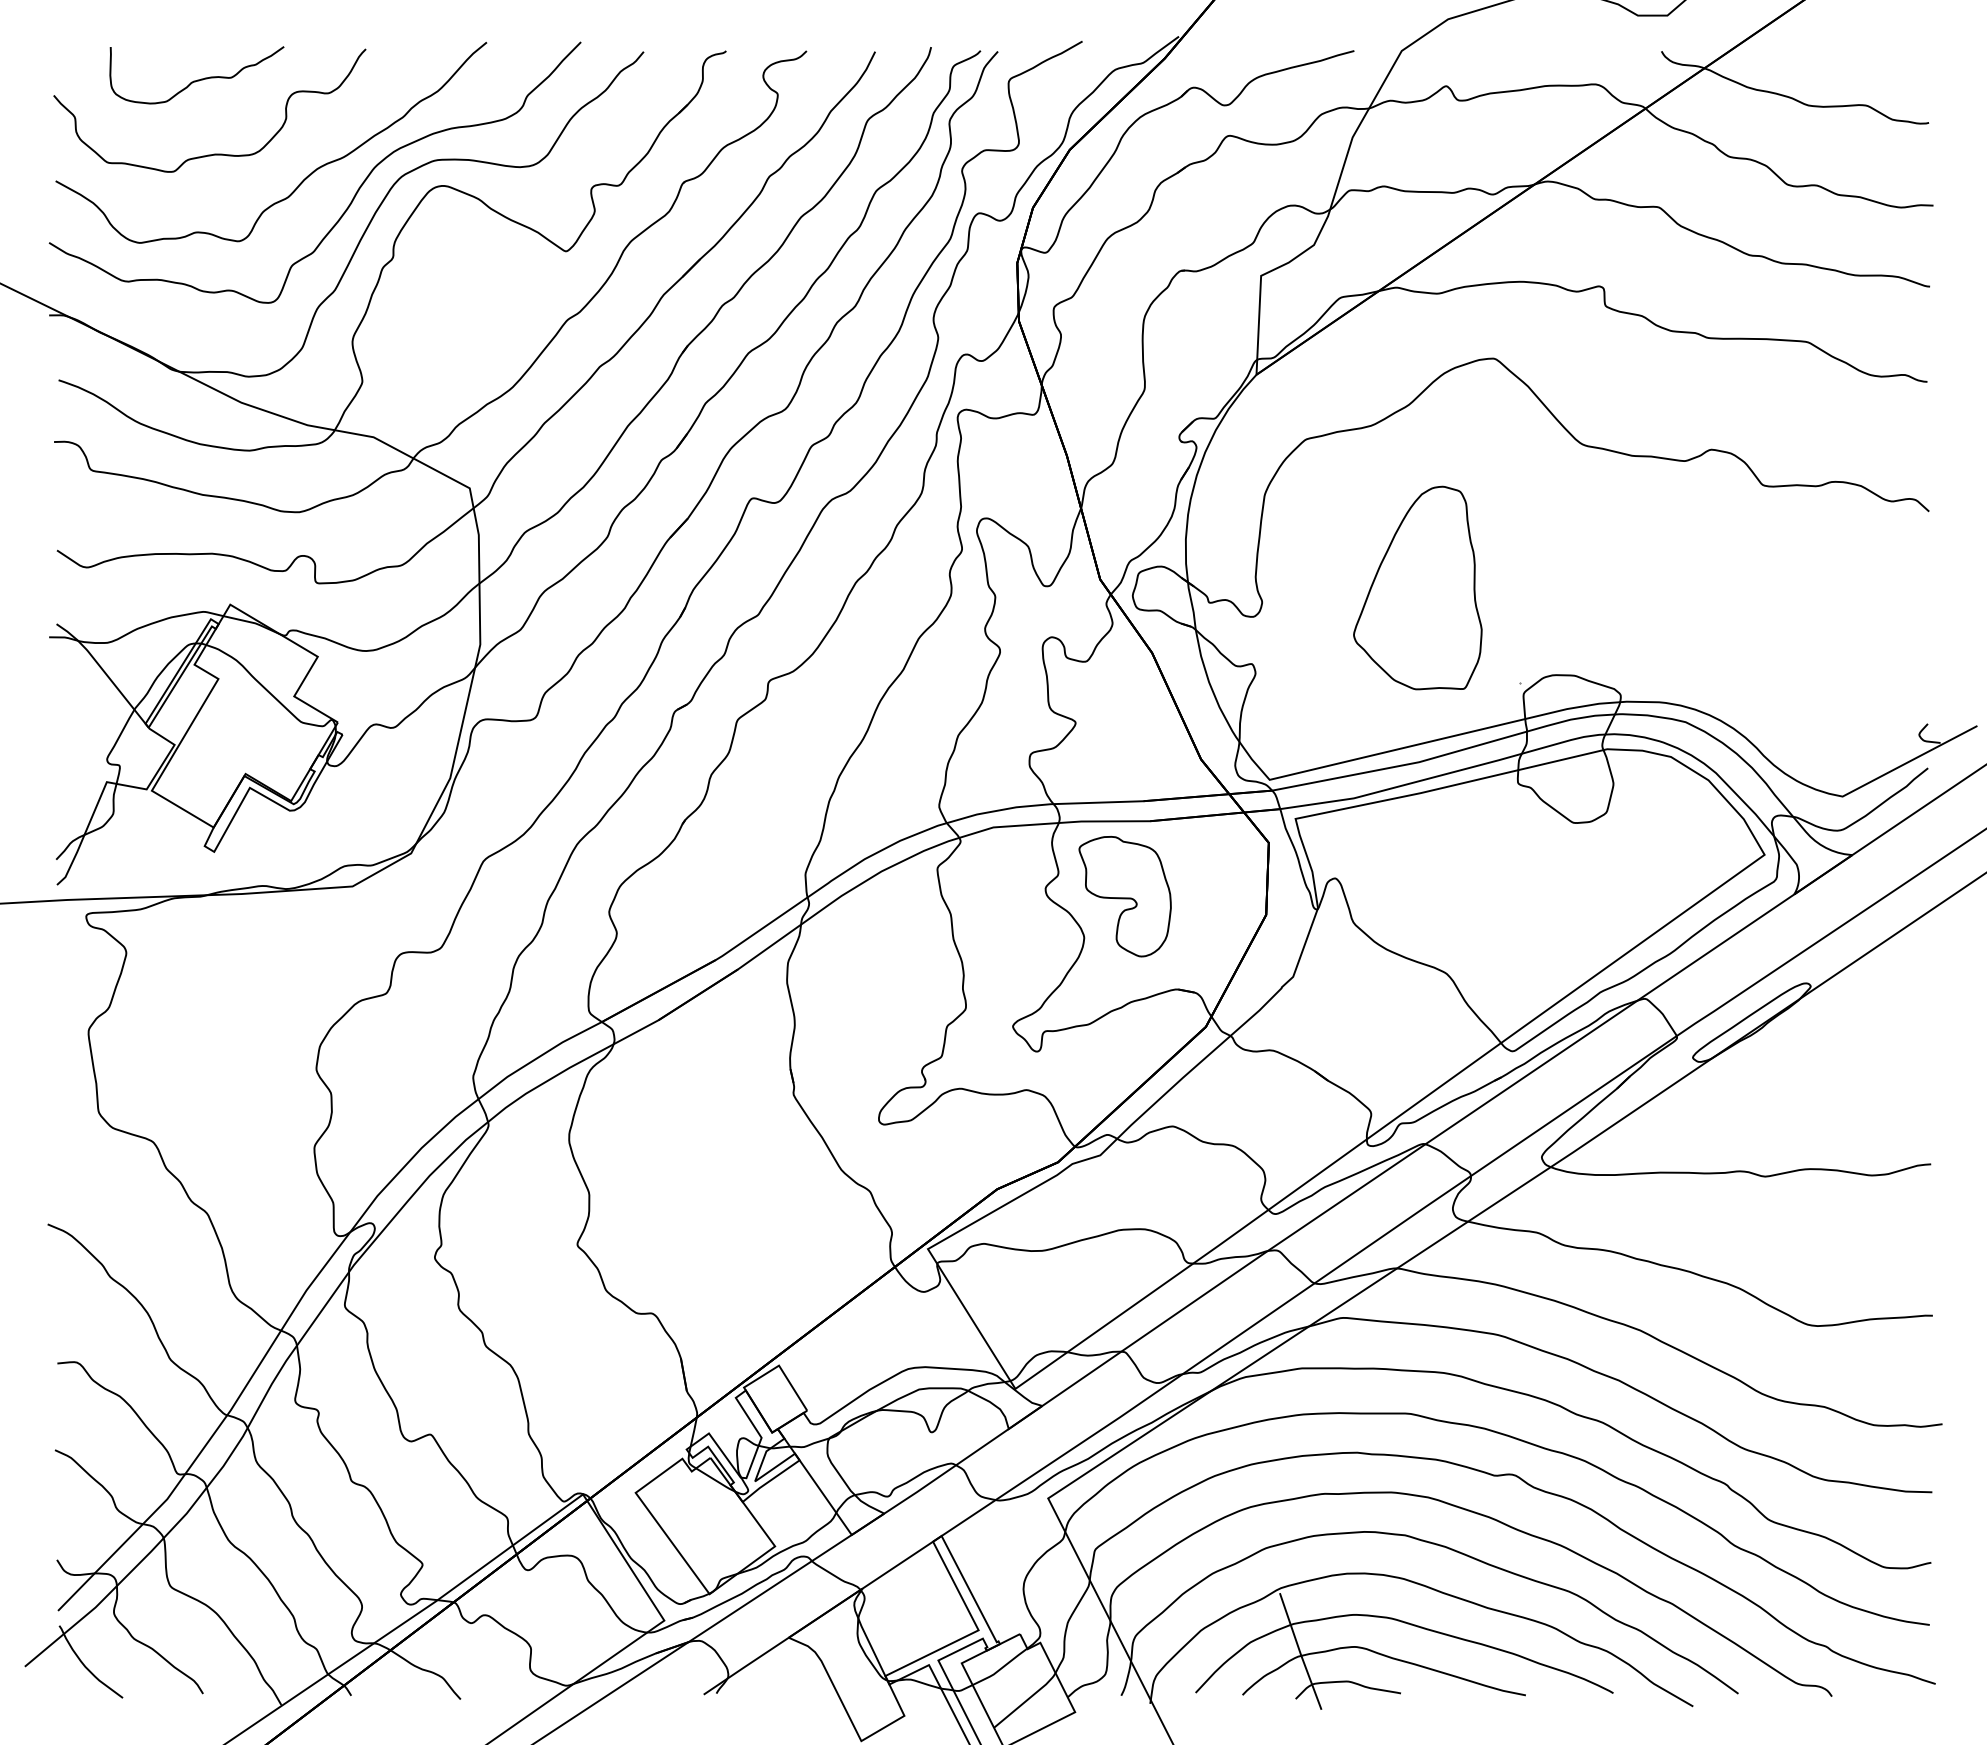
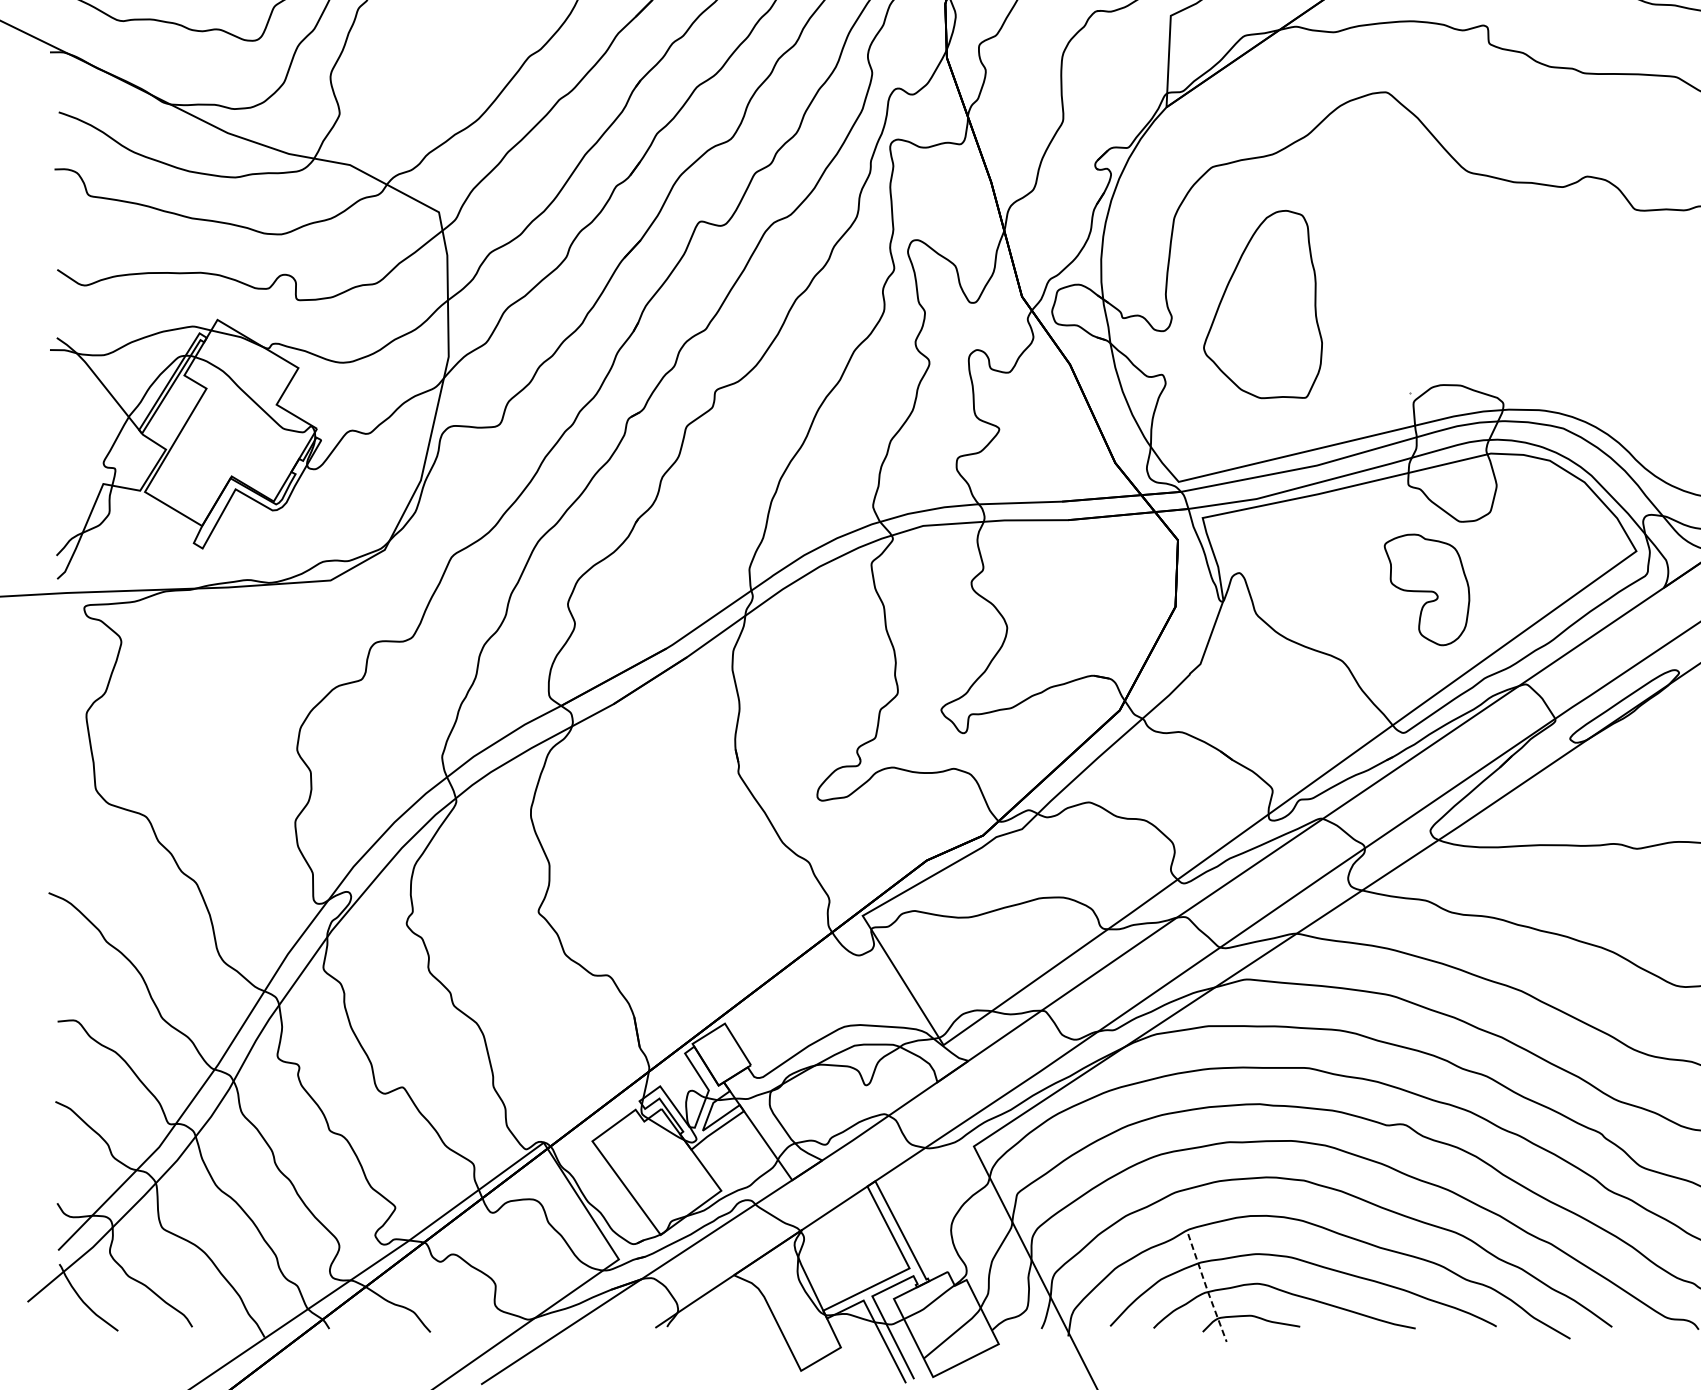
part: (1417, 587) -> (1262, 304), moved
part: (1124, 896) -> (1426, 589), moved
line: (1300, 1652) -> (1207, 1288), solid -> dashed

